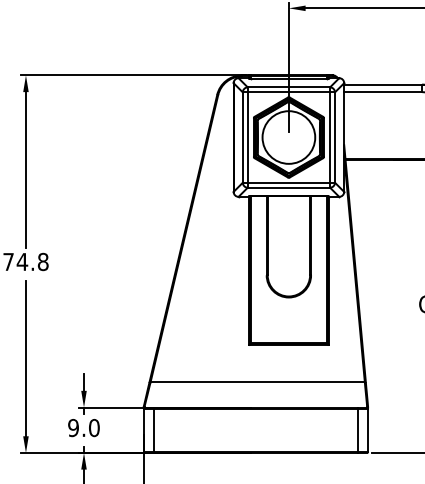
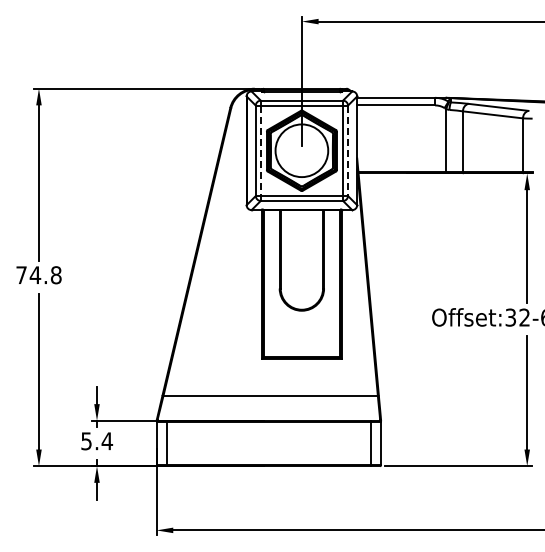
line: (247, 138) -> (260, 151), solid -> dashed
line: (335, 138) -> (348, 151), solid -> dashed
text: (84, 428) -> (97, 441), 9.0 -> 5.4

